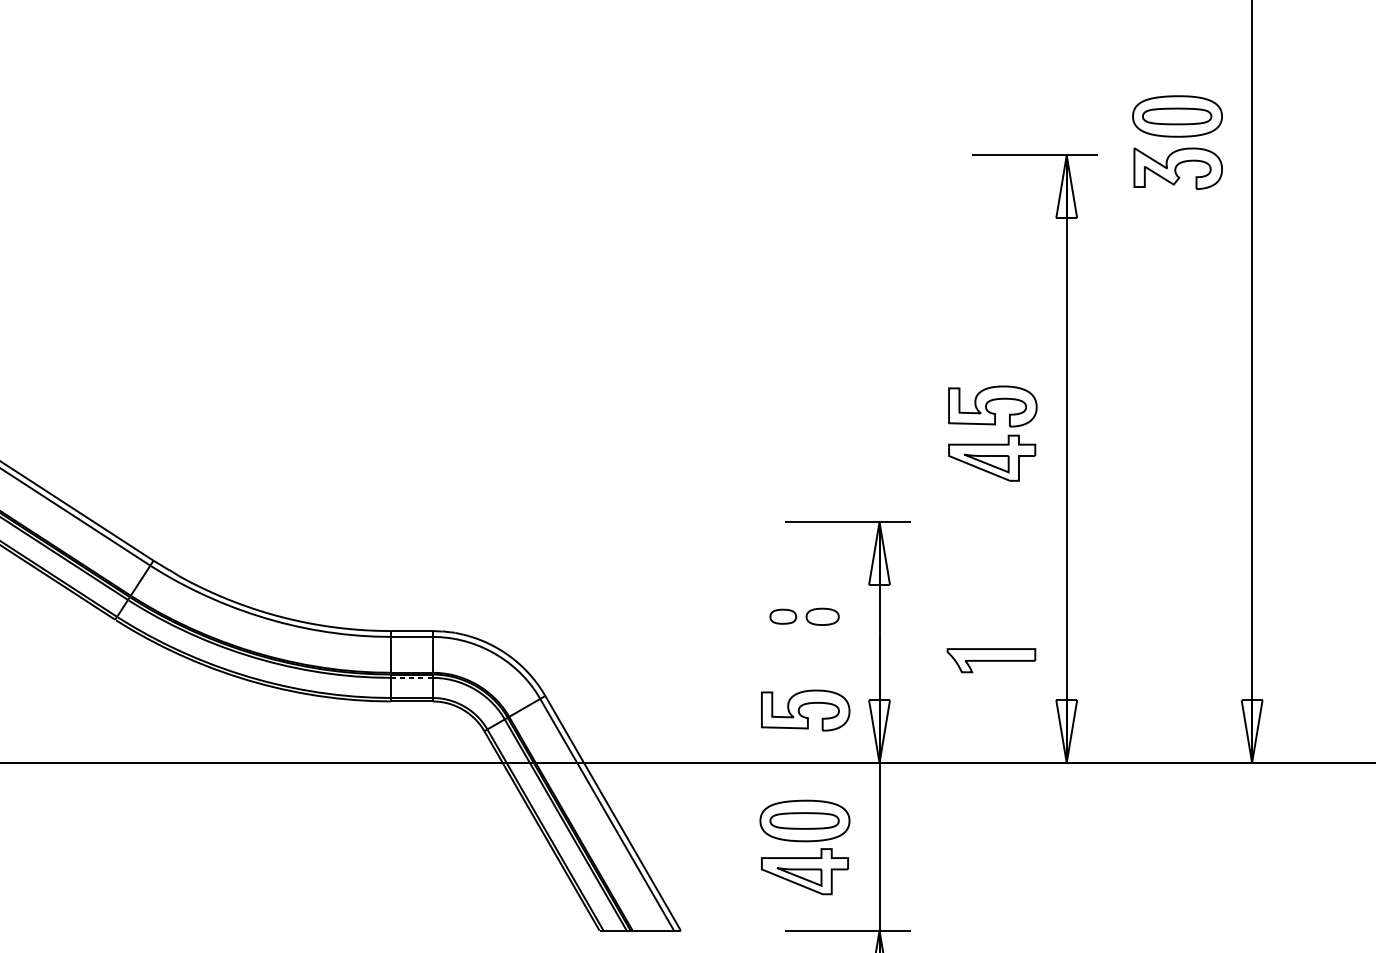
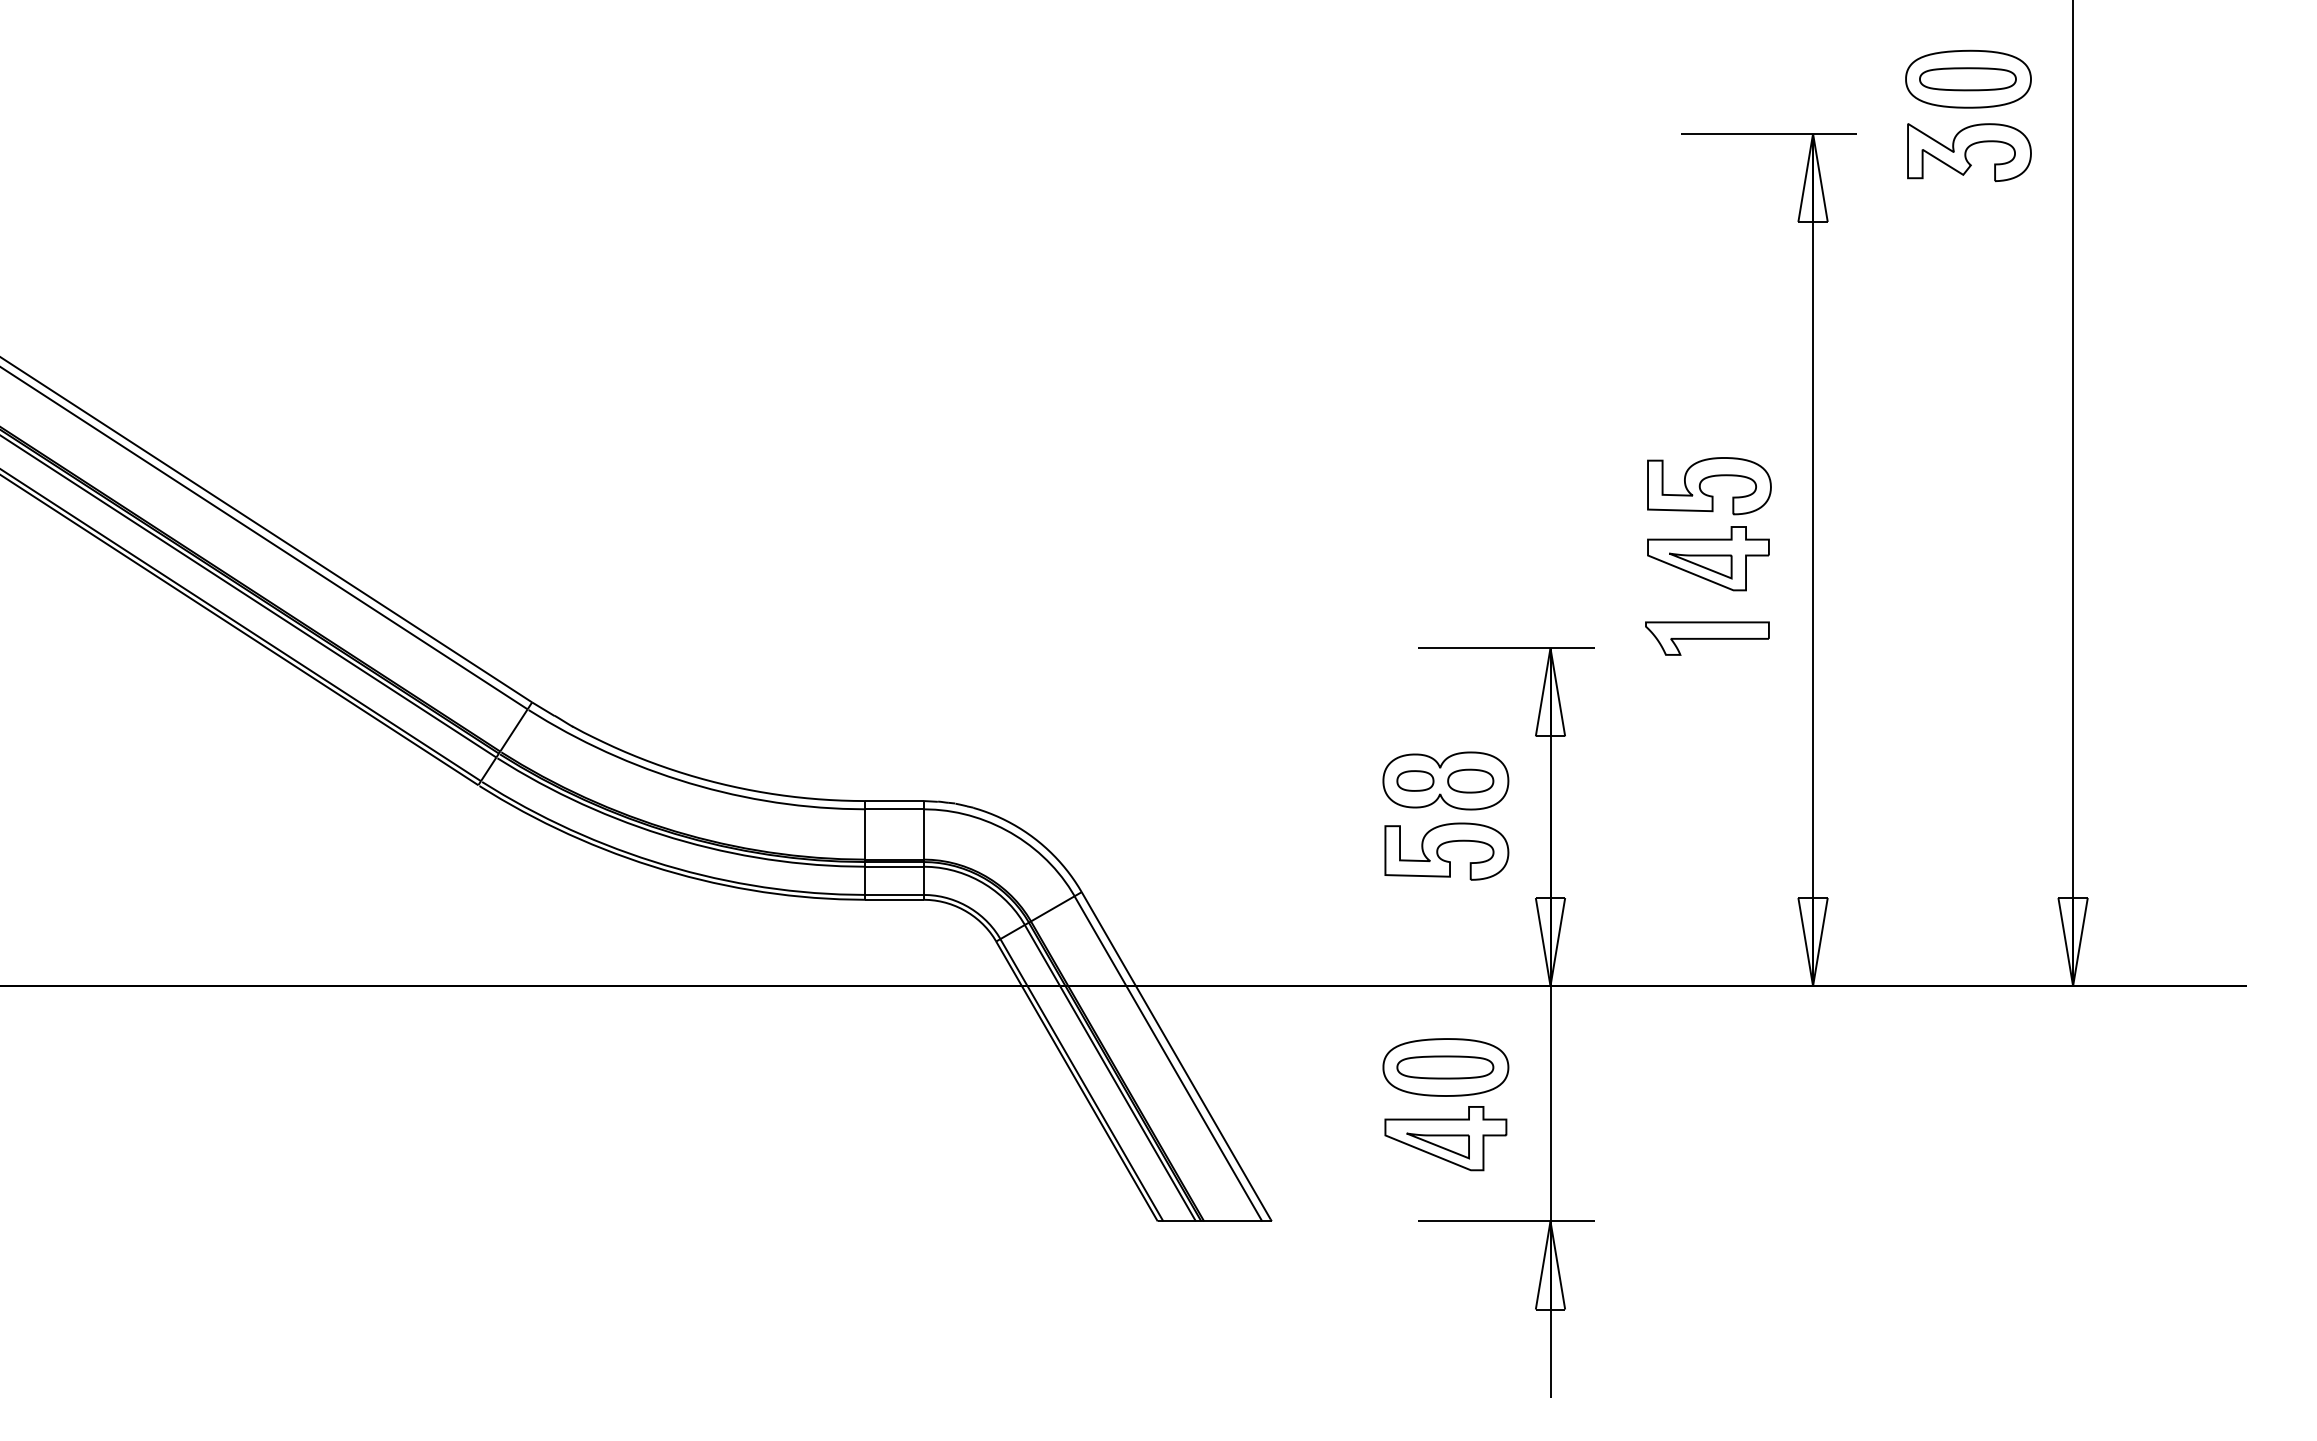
part: (804, 616) -> (1445, 780), added
part: (991, 660) -> (1707, 638), moved
line: (412, 677) -> (895, 866), dashed -> solid
part: (802, 706) -> (1442, 845), moved

